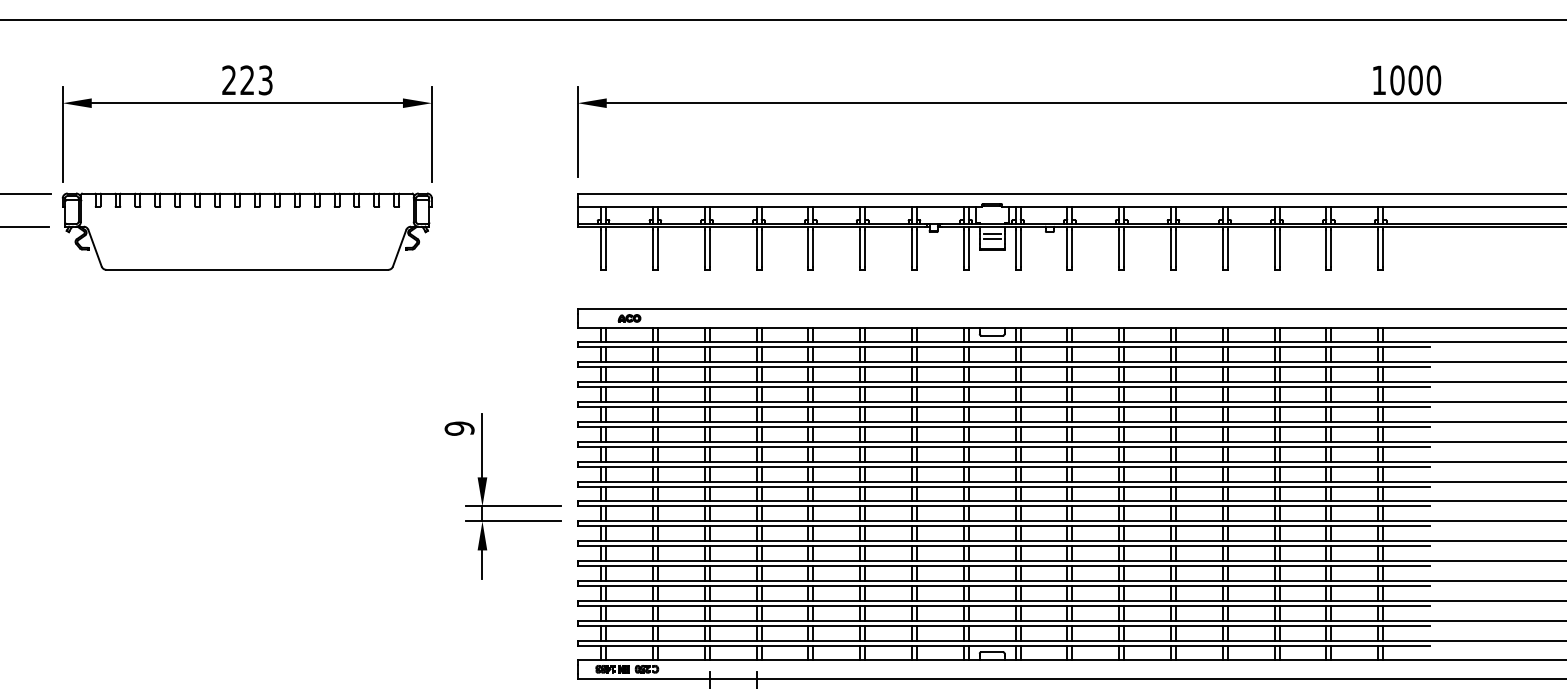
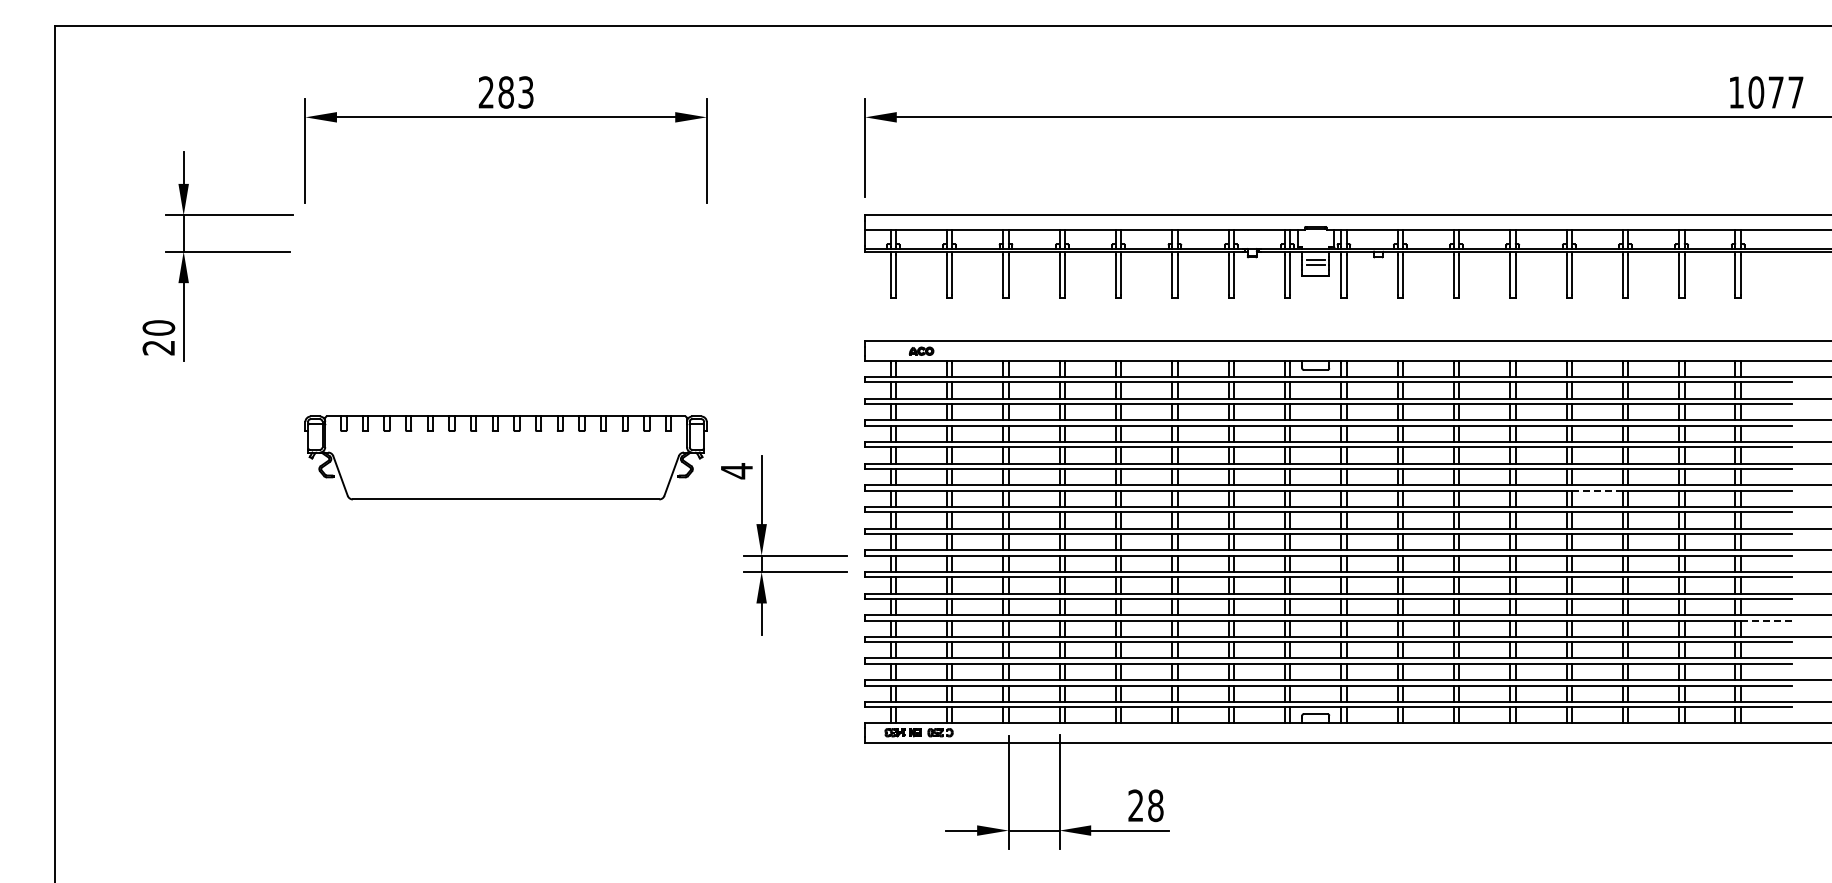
text: (247, 80) -> (506, 92), 223 -> 283
text: (1424, 80) -> (1785, 92), 1000 -> 1077
part: (246, 231) -> (505, 457), moved
text: (459, 429) -> (736, 471), 9 -> 4
line: (1250, 446) -> (1596, 490), solid -> dashed
line: (1405, 566) -> (1765, 620), solid -> dashed

